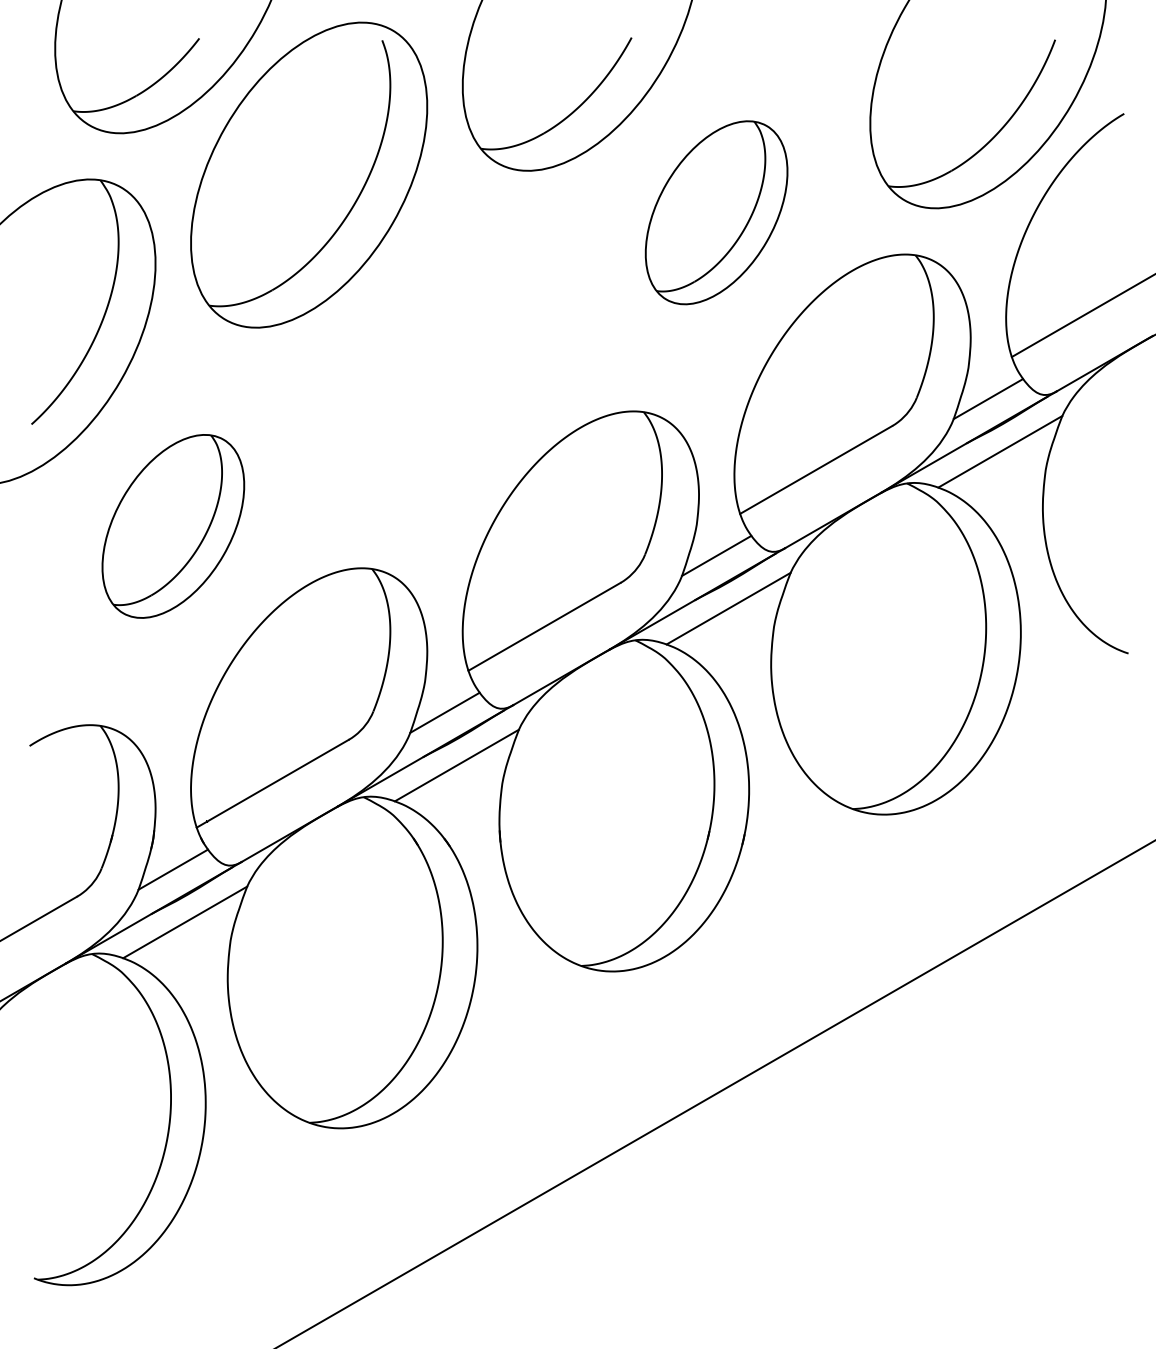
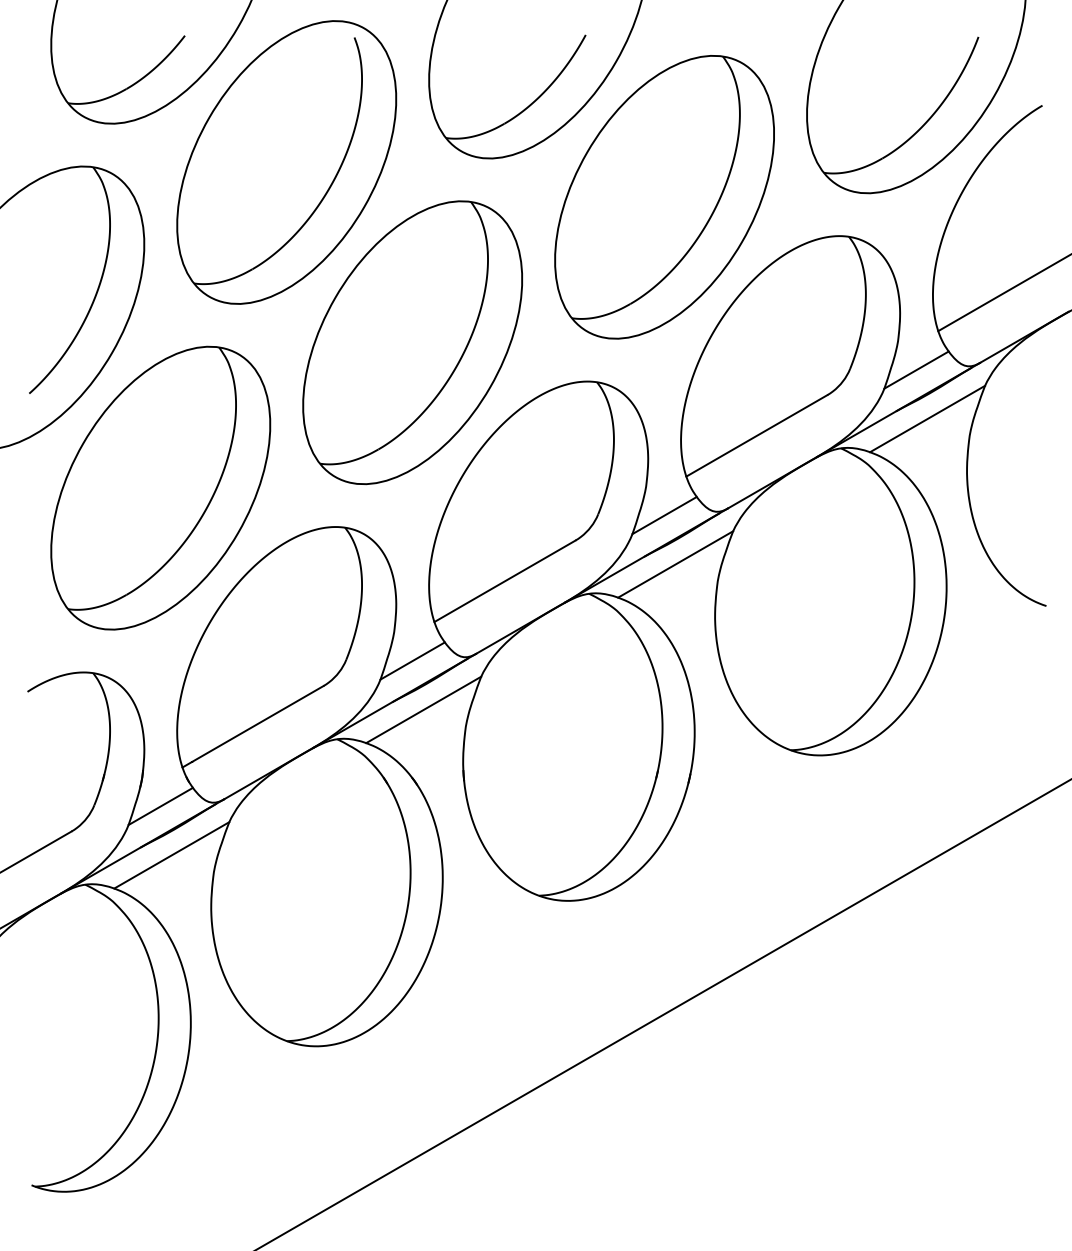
part: (716, 212) -> (664, 197), size x1.67
part: (444, 369) -> (412, 342), added
part: (173, 526) -> (160, 488), size x1.67

